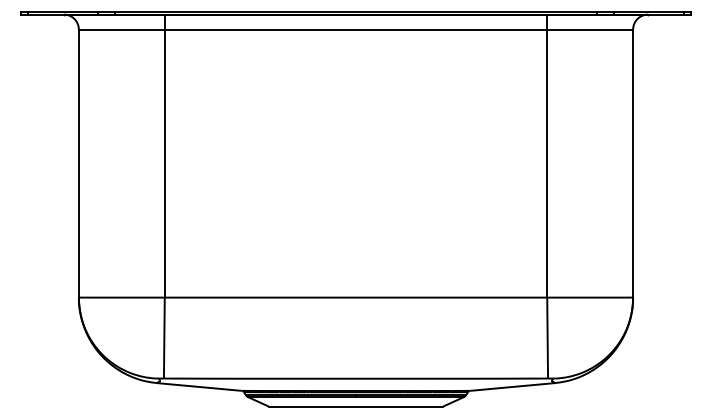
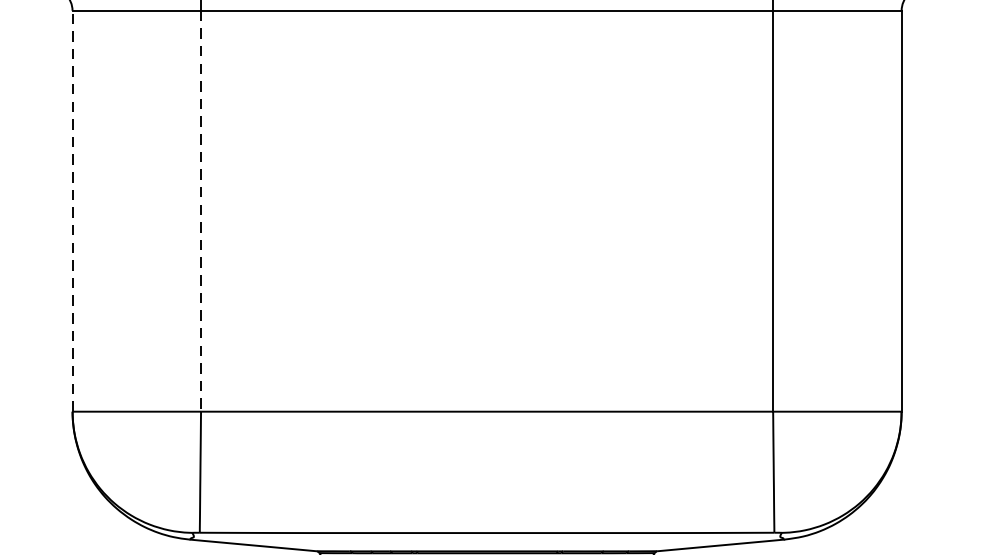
line: (78, 163) -> (71, 211), solid -> dashed
line: (164, 164) -> (200, 212), solid -> dashed

